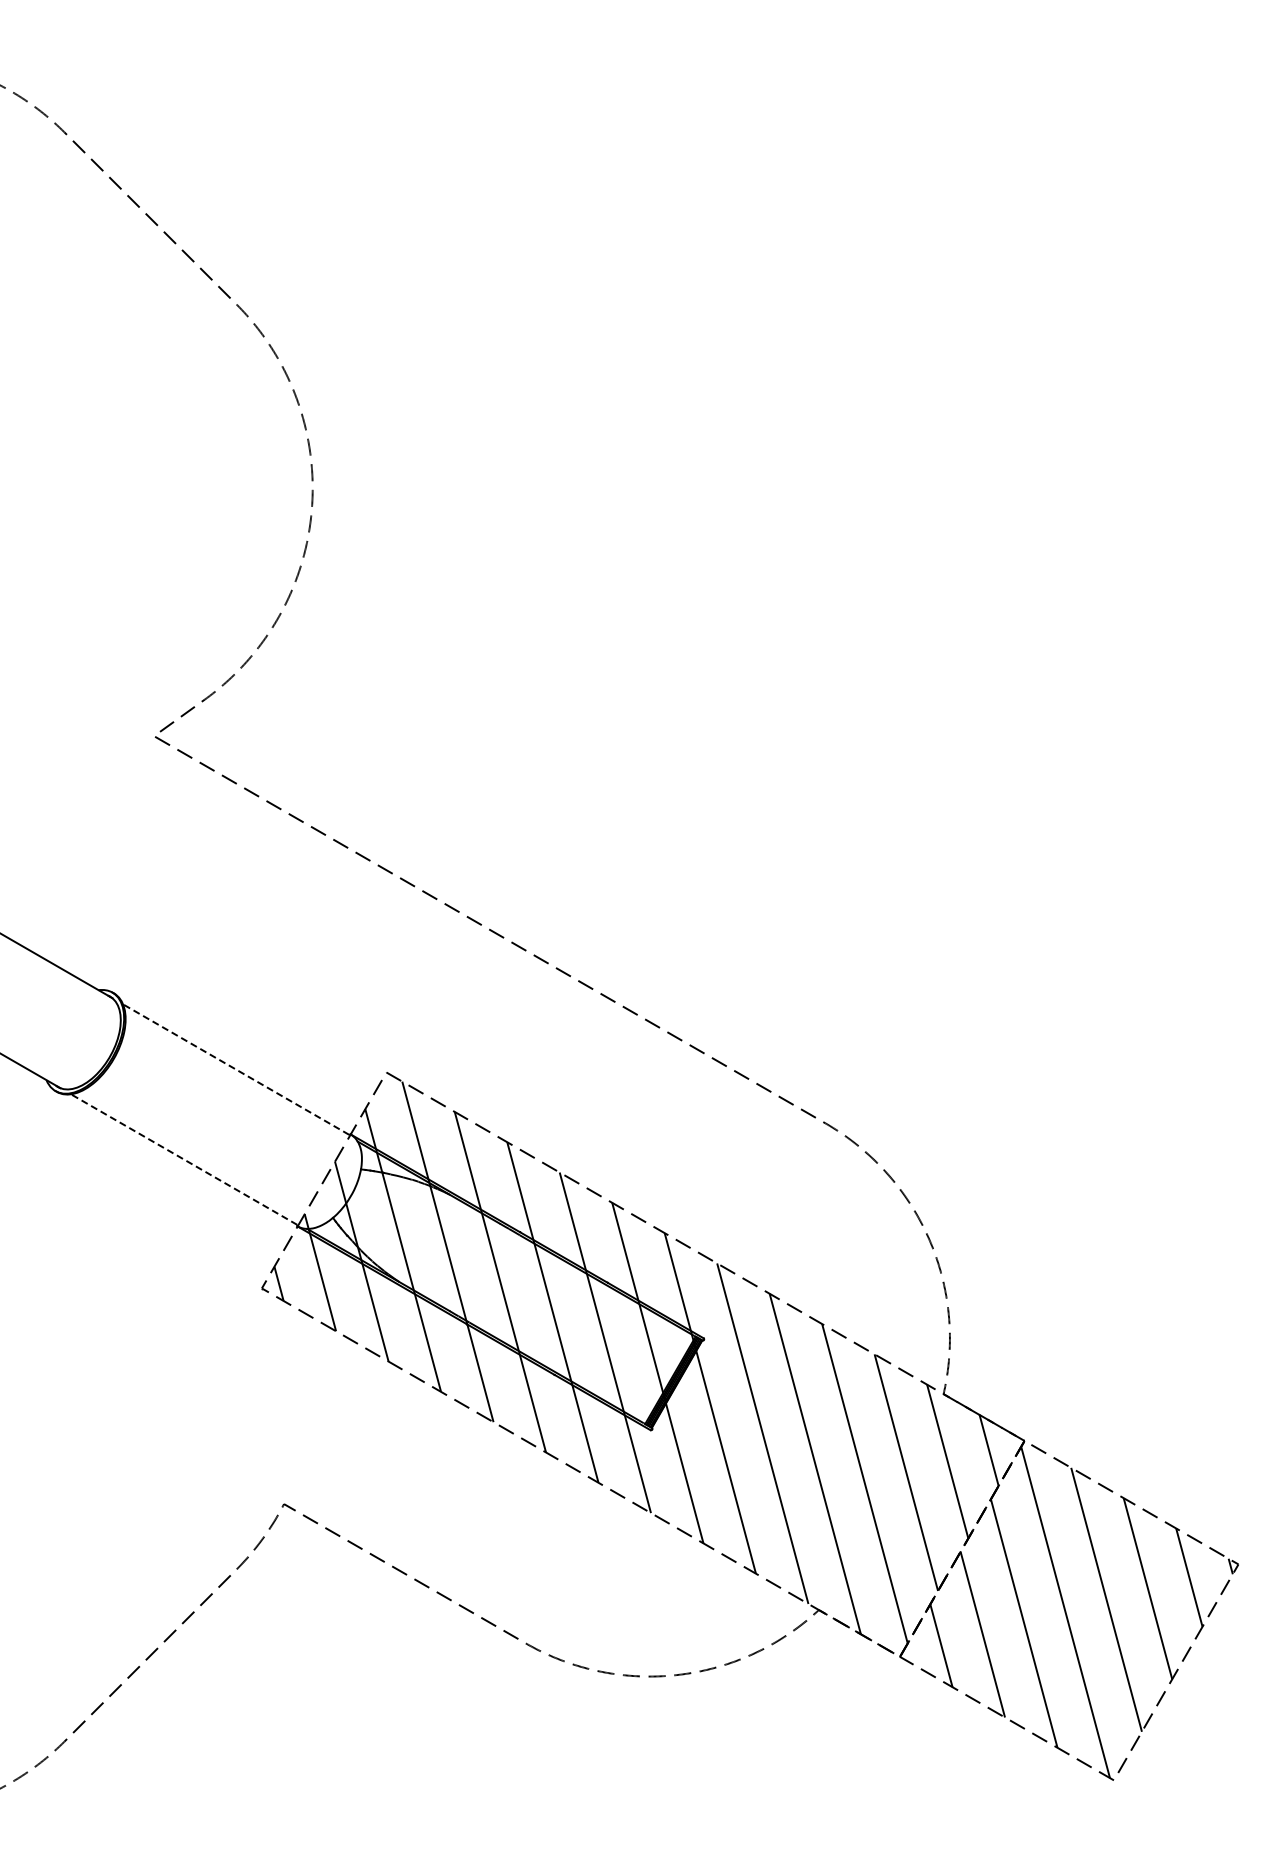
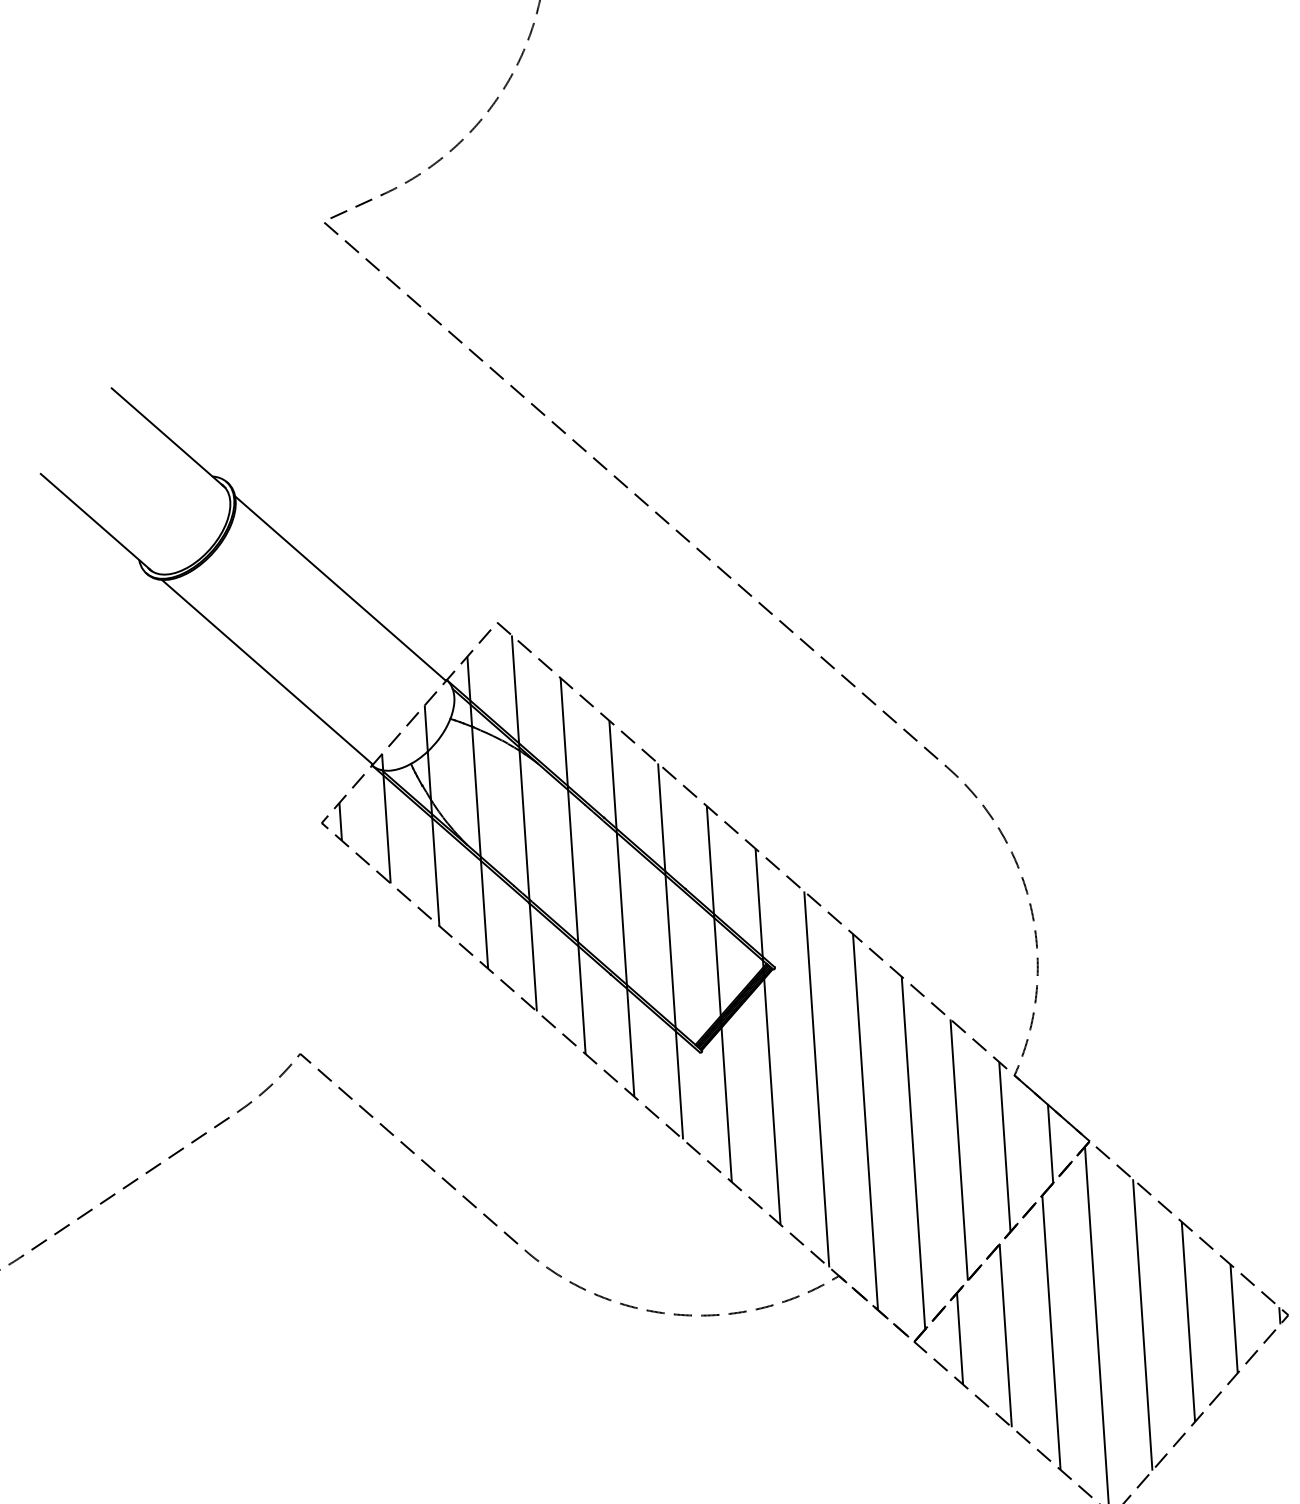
line: (236, 1069) -> (340, 588), dashed -> solid
line: (184, 1159) -> (267, 671), dashed -> solid

